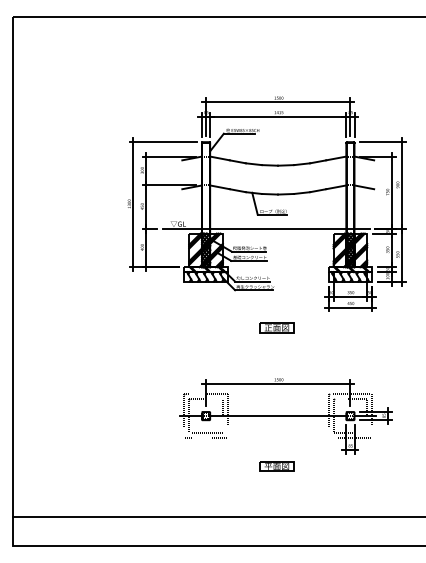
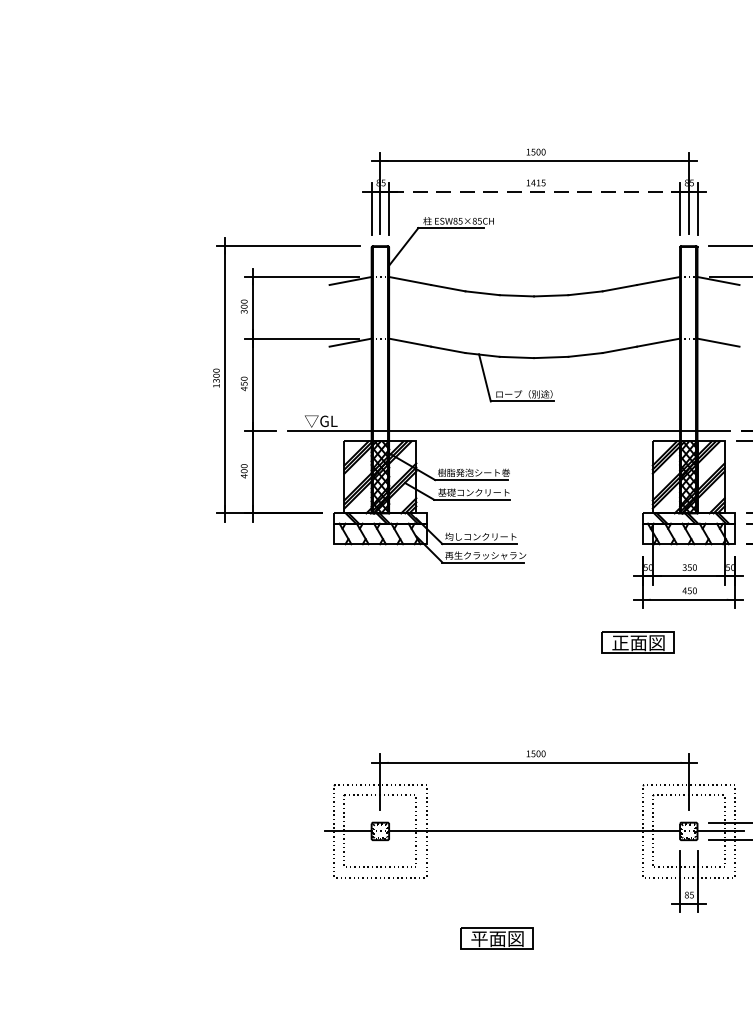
line: (278, 116) -> (535, 191), solid -> dashed
part: (276, 327) -> (637, 642), moved
part: (276, 466) -> (496, 939), moved

